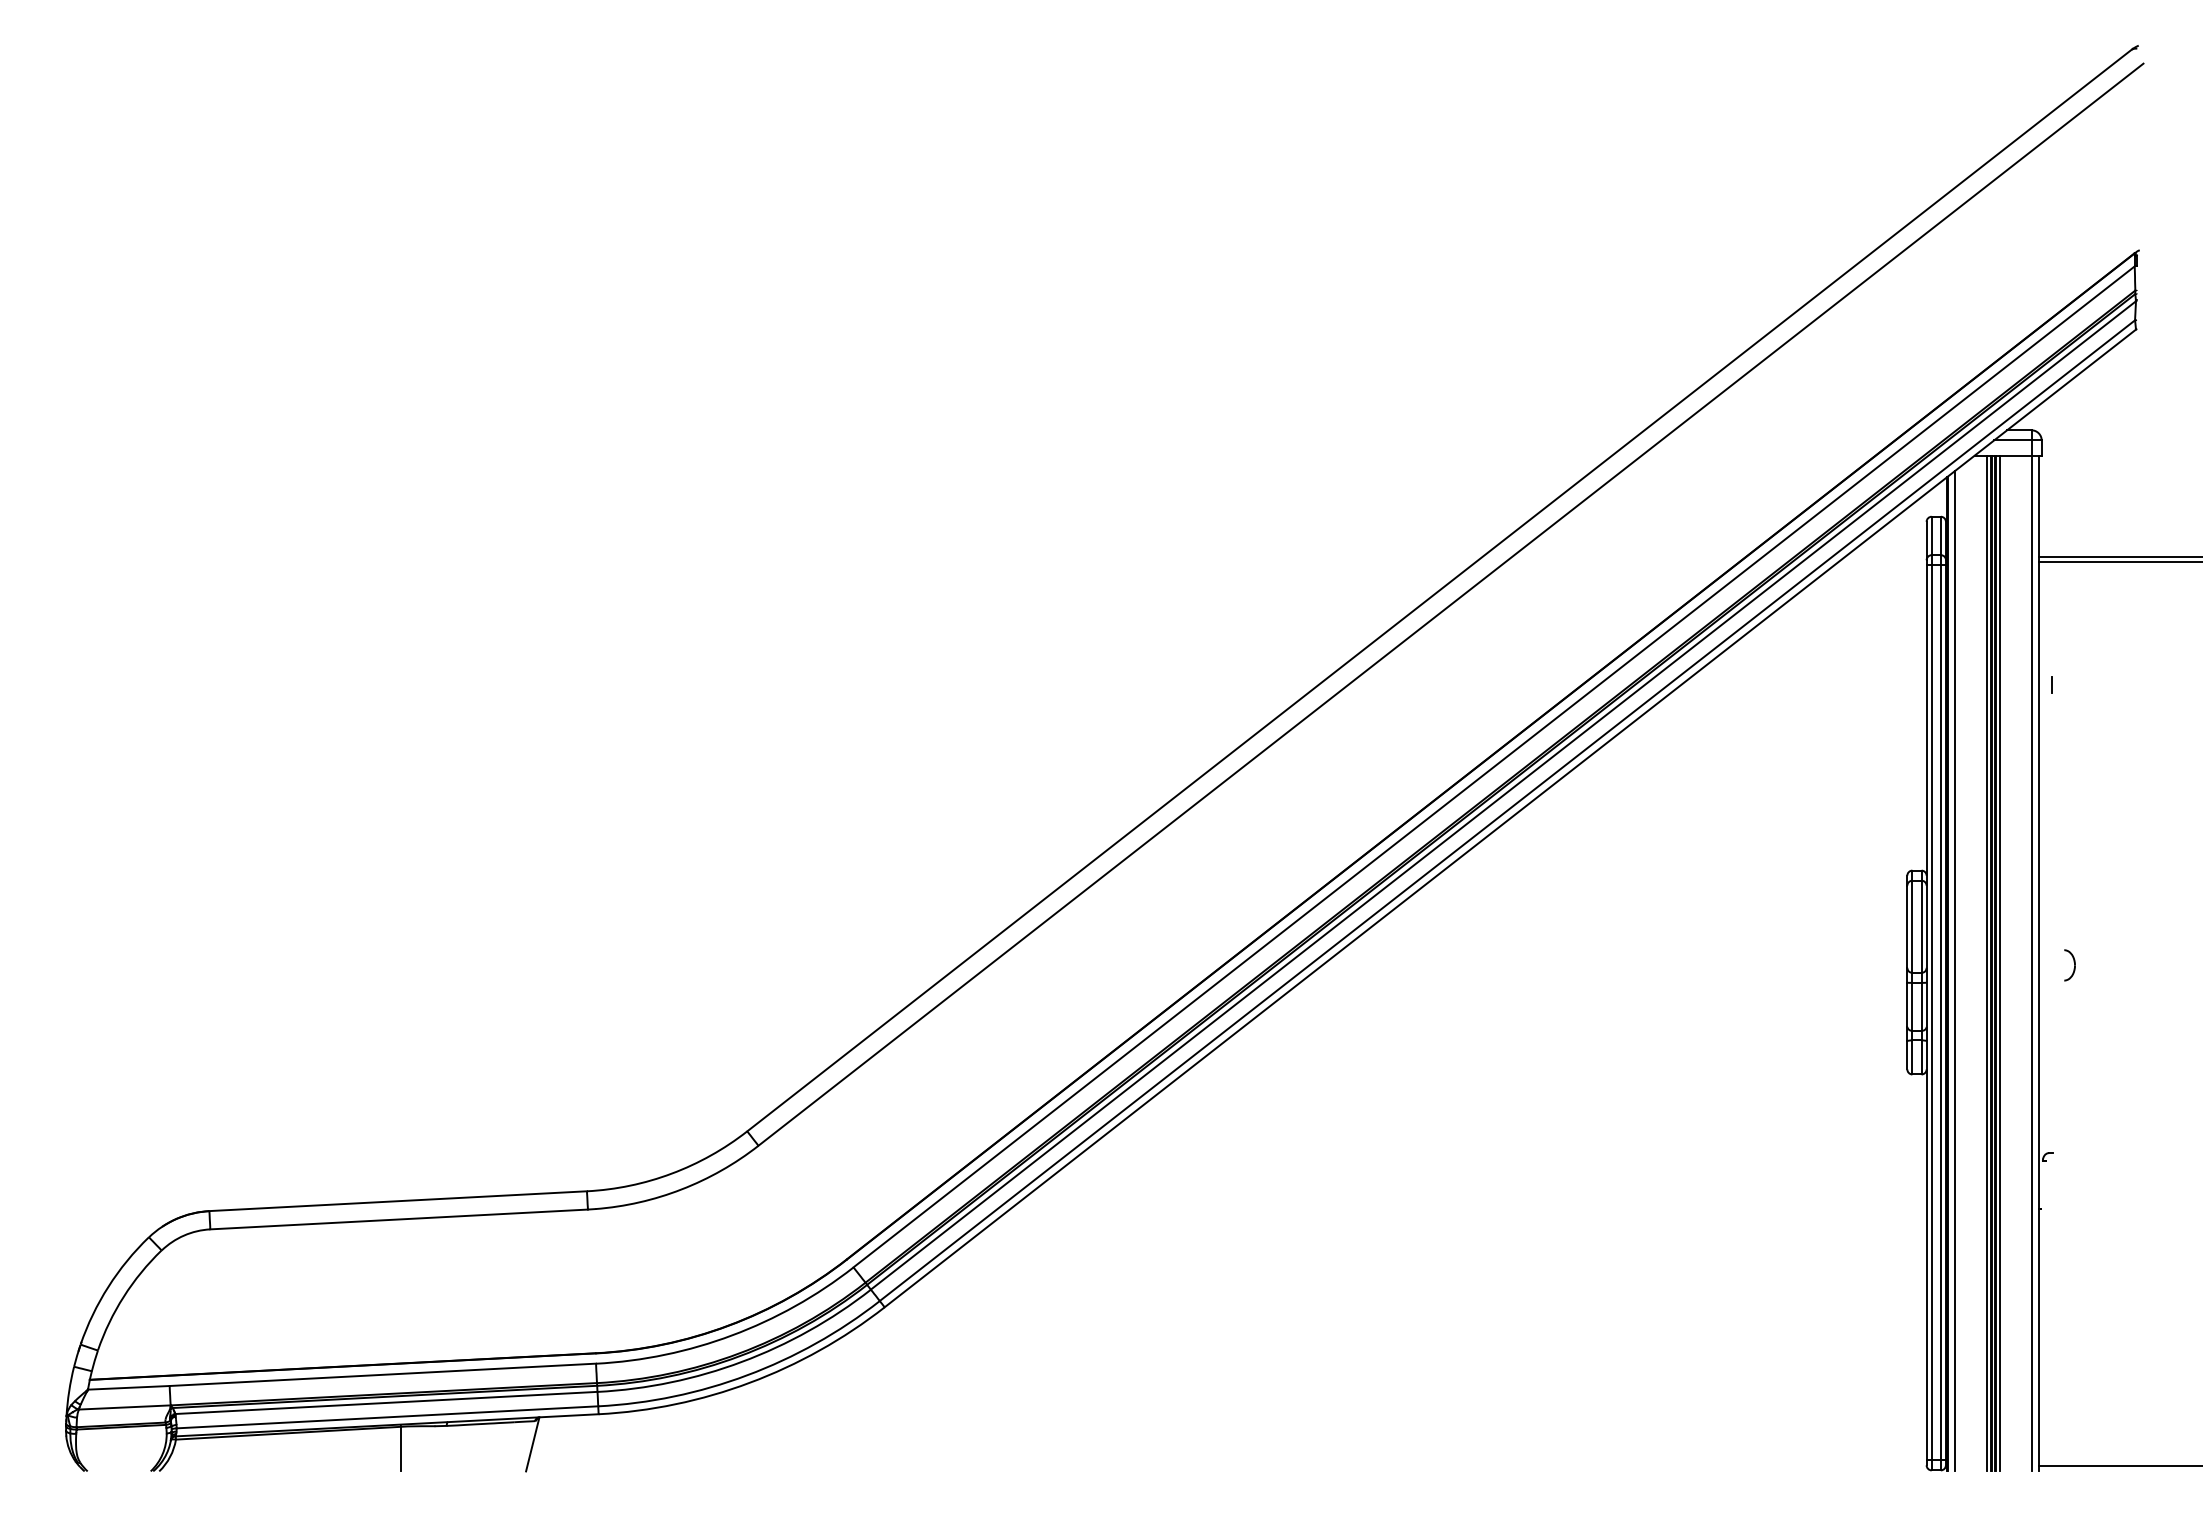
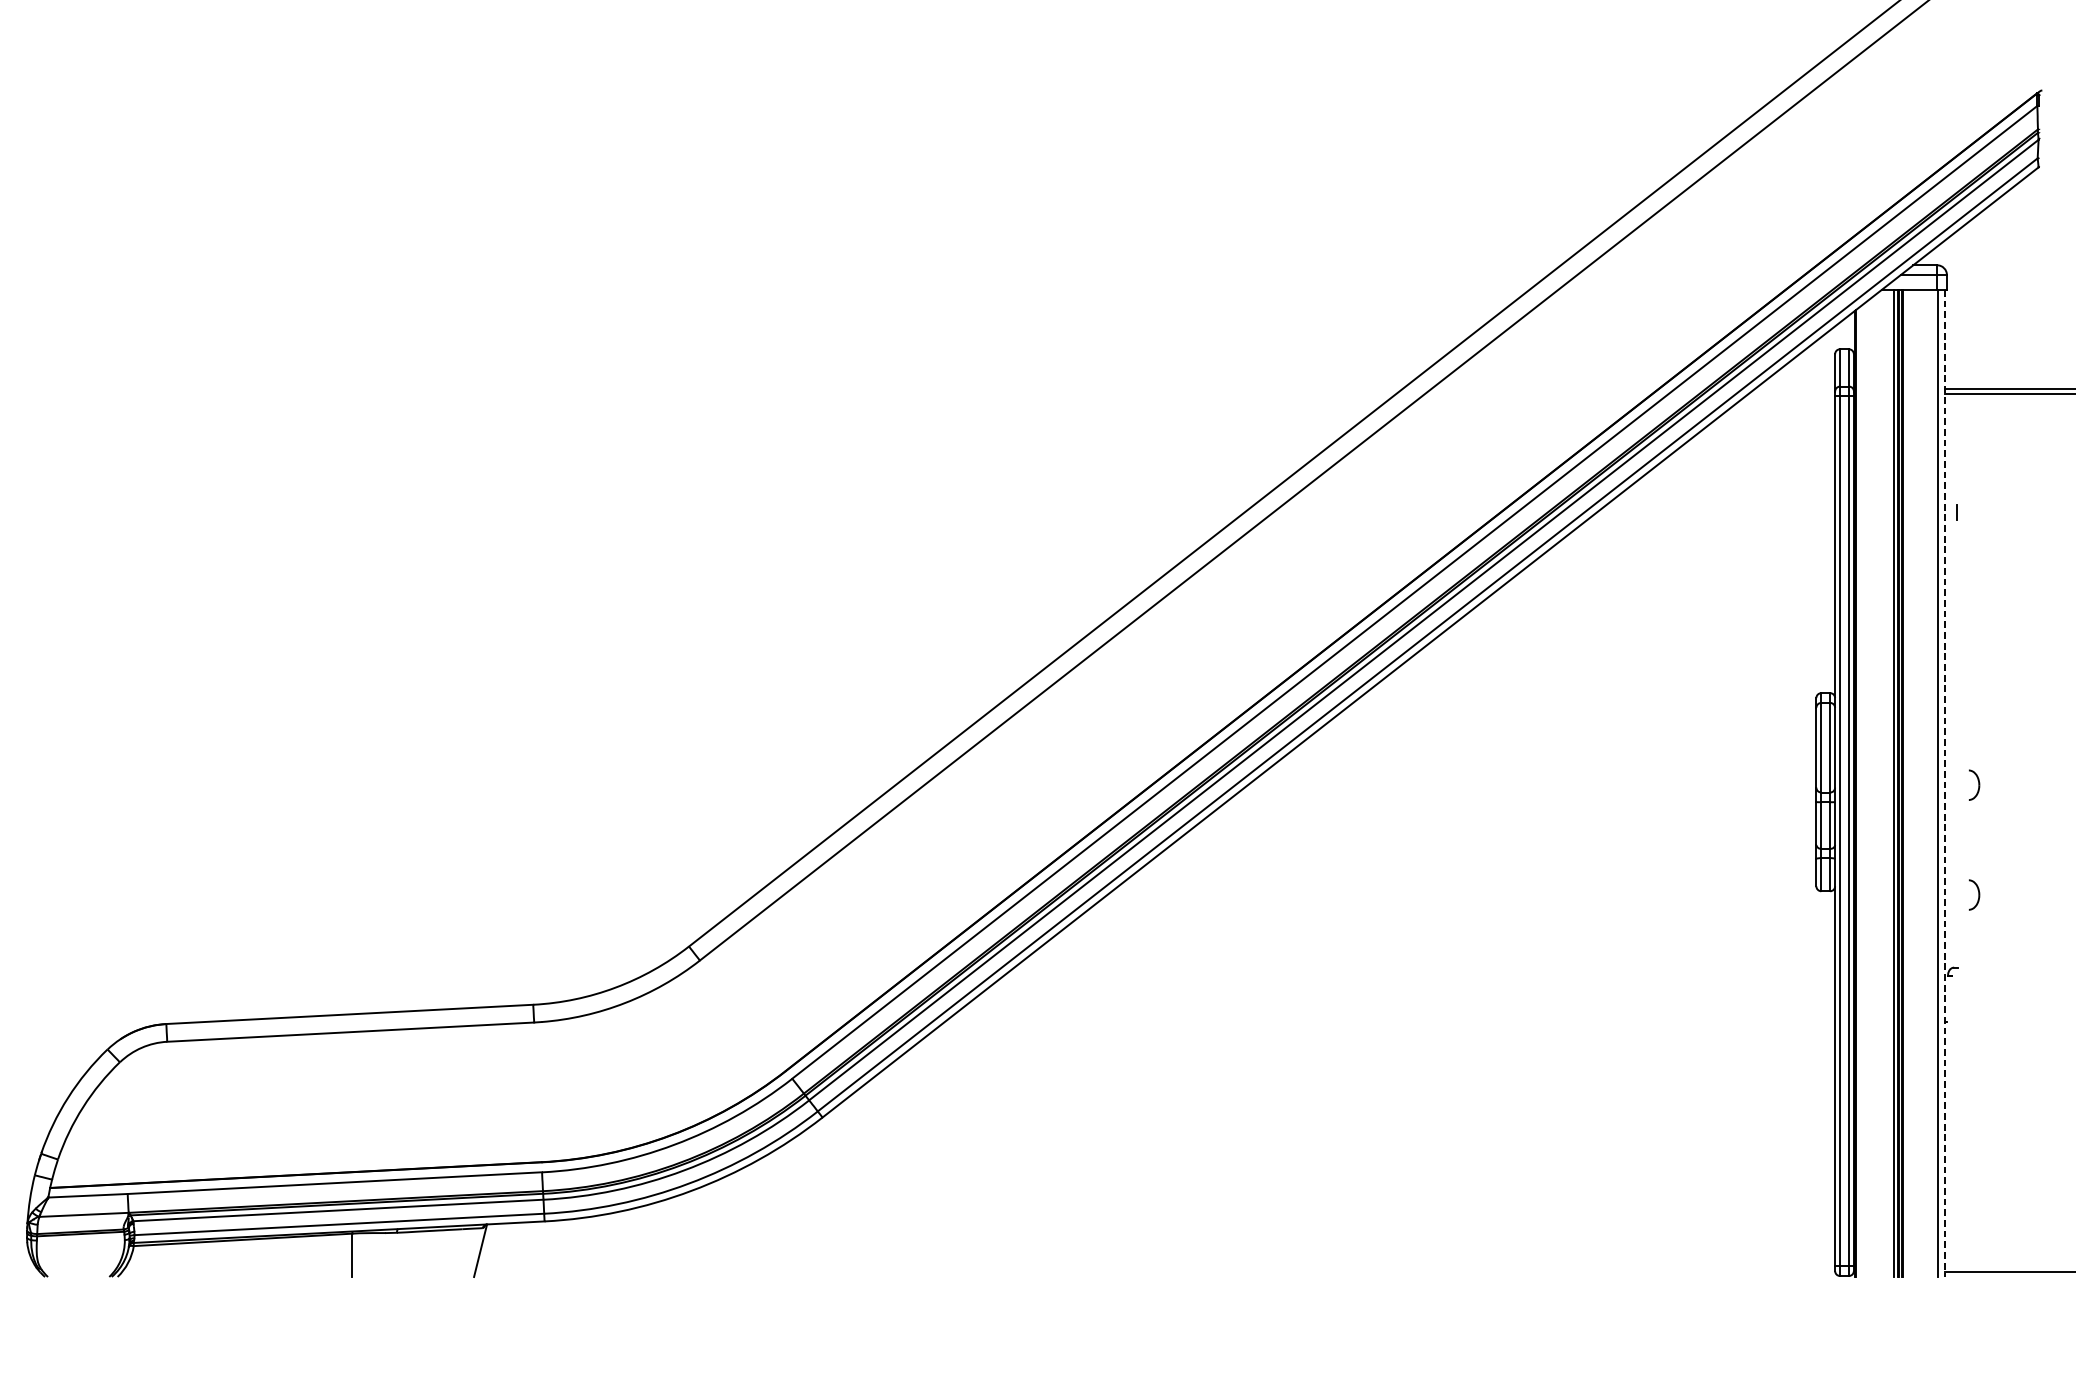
line: (1999, 963) -> (1905, 783), removed
line: (2039, 963) -> (1944, 783), solid -> dashed
line: (1954, 971) -> (1862, 791), removed
part: (2069, 1078) -> (1973, 895), added

